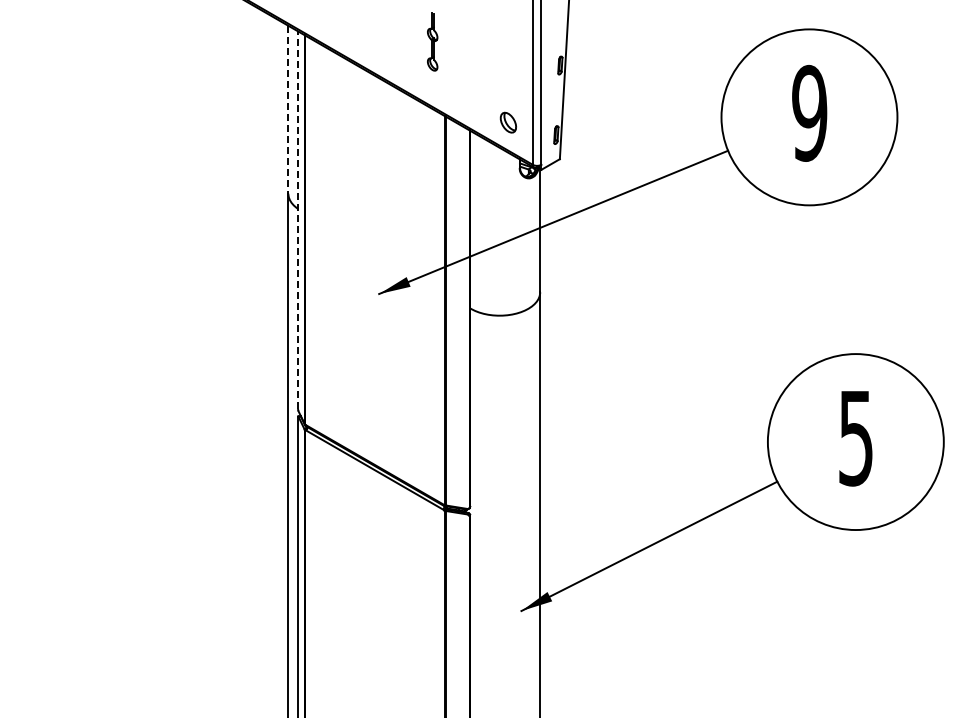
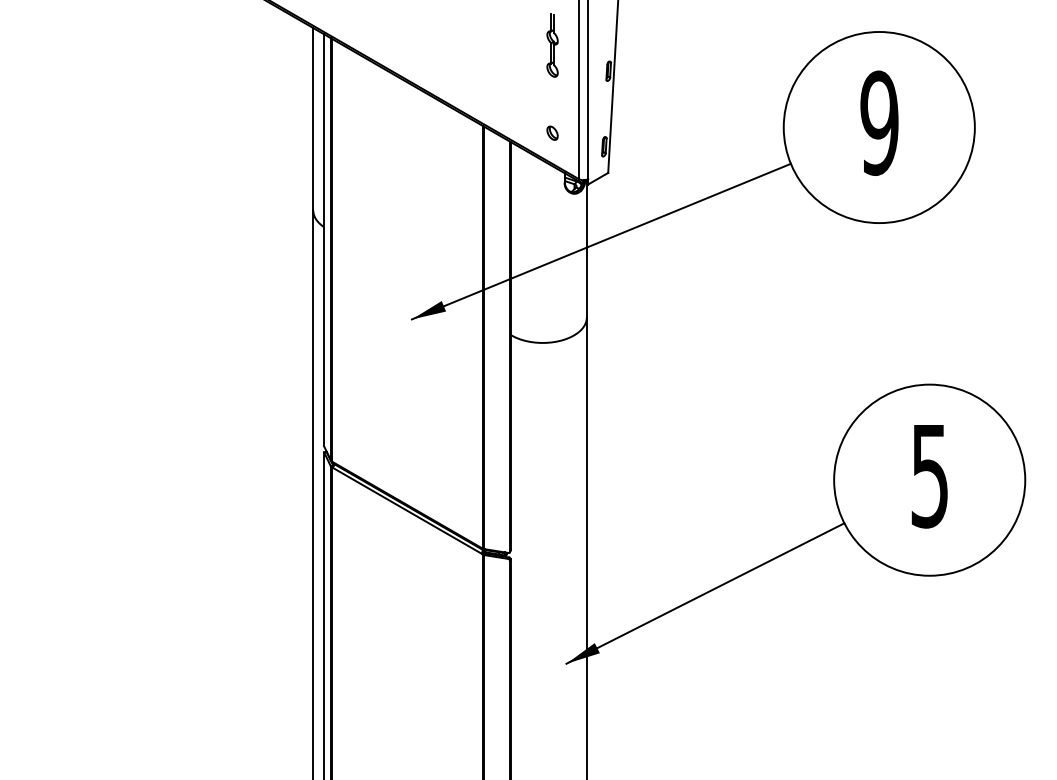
part: (432, 41) -> (552, 45), moved
line: (288, 109) -> (313, 118), dashed -> solid
part: (508, 122) -> (552, 133), size x0.62
line: (298, 220) -> (324, 239), dashed -> solid

